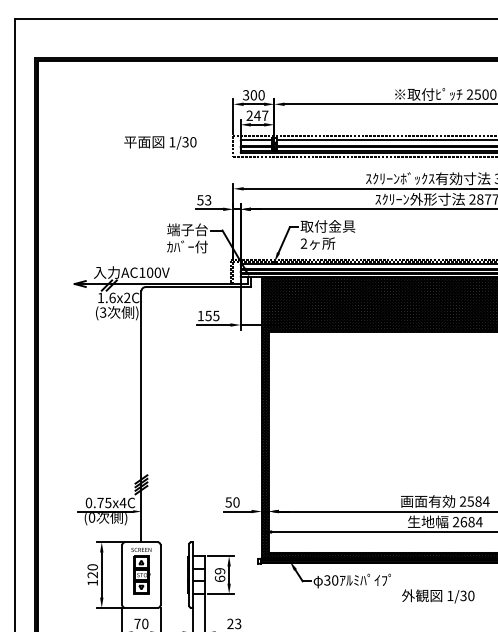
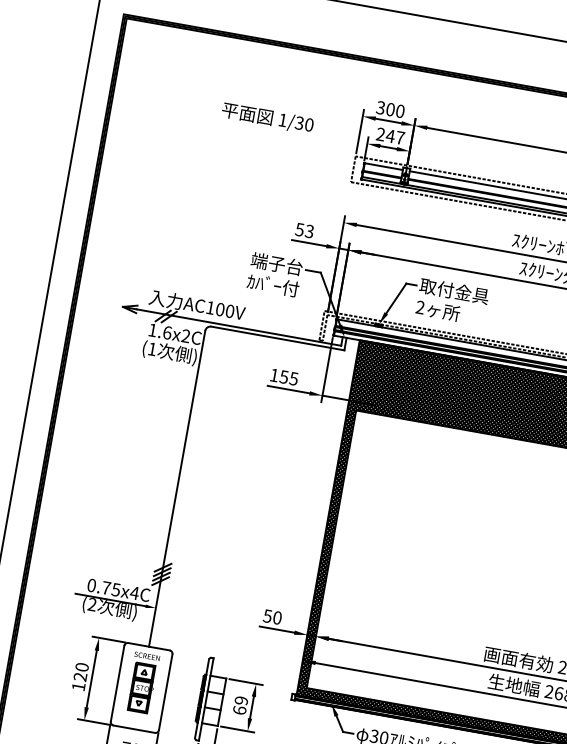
text: (160, 142) -> (267, 117), moved
text: (103, 312) -> (152, 349), (3 -> (1
text: (91, 517) -> (91, 604), (0 -> (2

